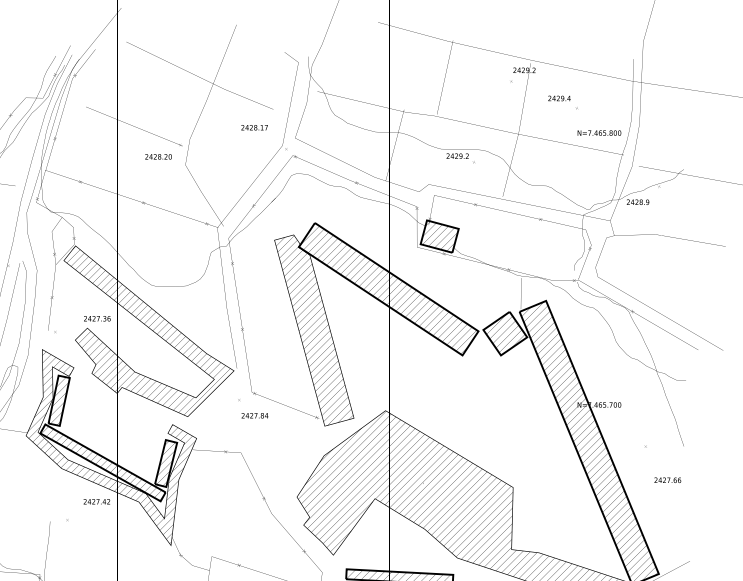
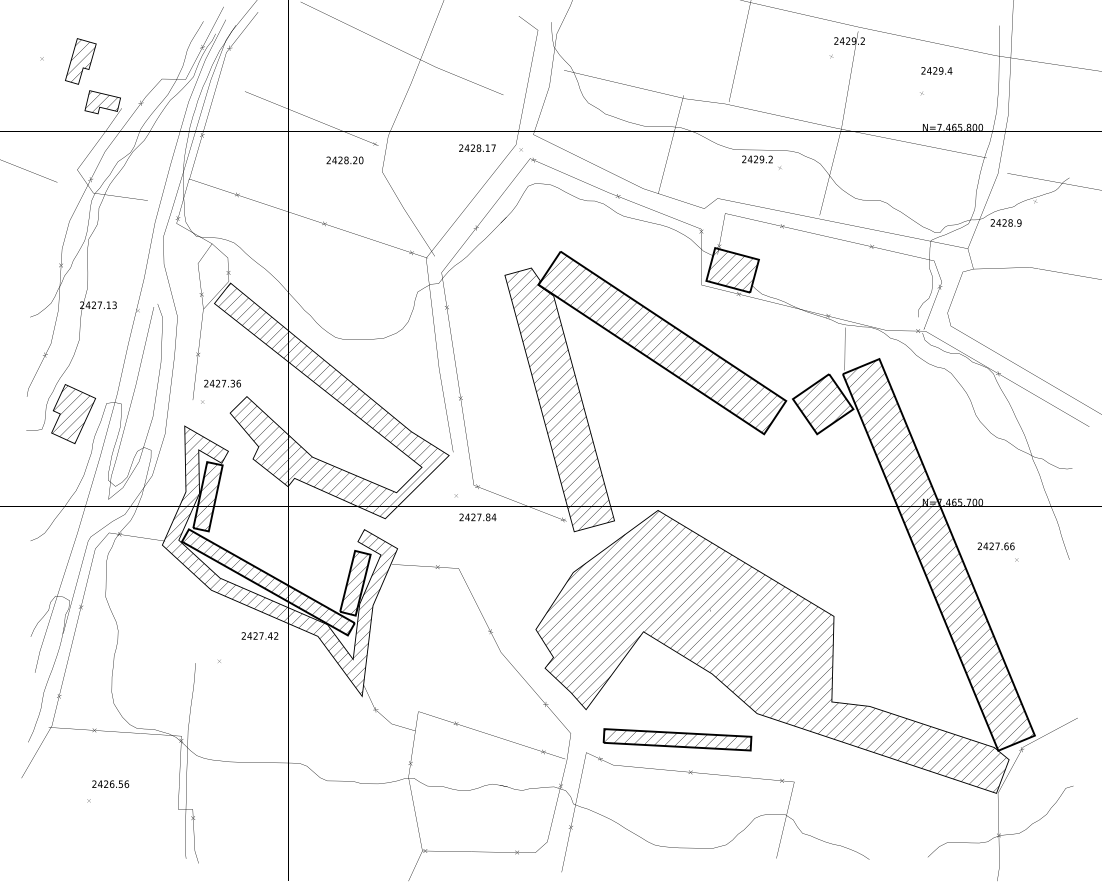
text: (559, 98) -> (936, 70), moved
text: (254, 127) -> (477, 147), moved
text: (97, 318) -> (222, 383), moved
text: (667, 480) -> (995, 546), moved

